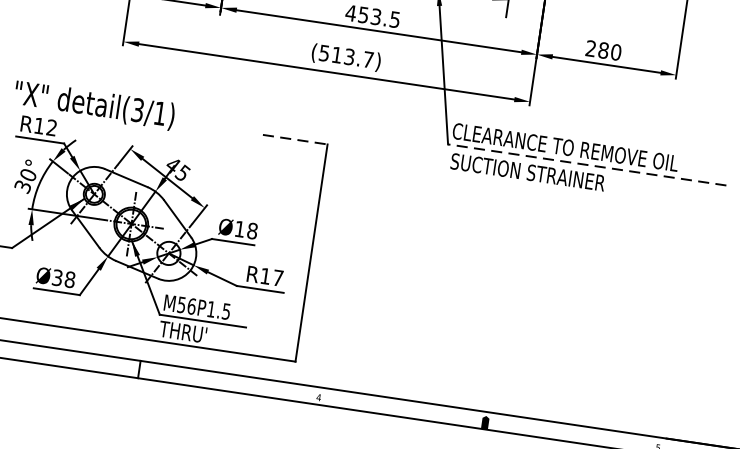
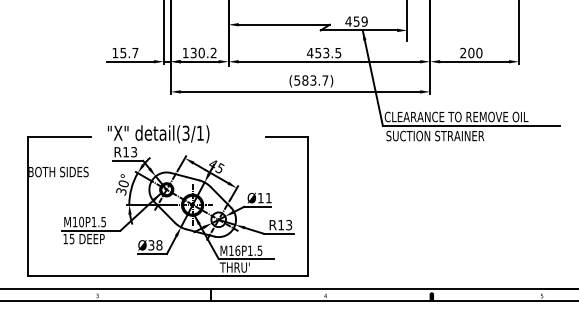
text: (603, 49) -> (471, 52), 280 -> 200
text: (337, 55) -> (305, 80), (513.7) -> (583.7)
text: (52, 128) -> (134, 152), R12 -> R13
line: (295, 140) -> (287, 137), dashed -> solid
line: (586, 165) -> (471, 126), dashed -> solid
text: (251, 231) -> (268, 198), Ø18 -> Ø11
text: (278, 278) -> (289, 225), R17 -> R13
text: (181, 304) -> (231, 250), M56P1.5 -> M16P1.5

